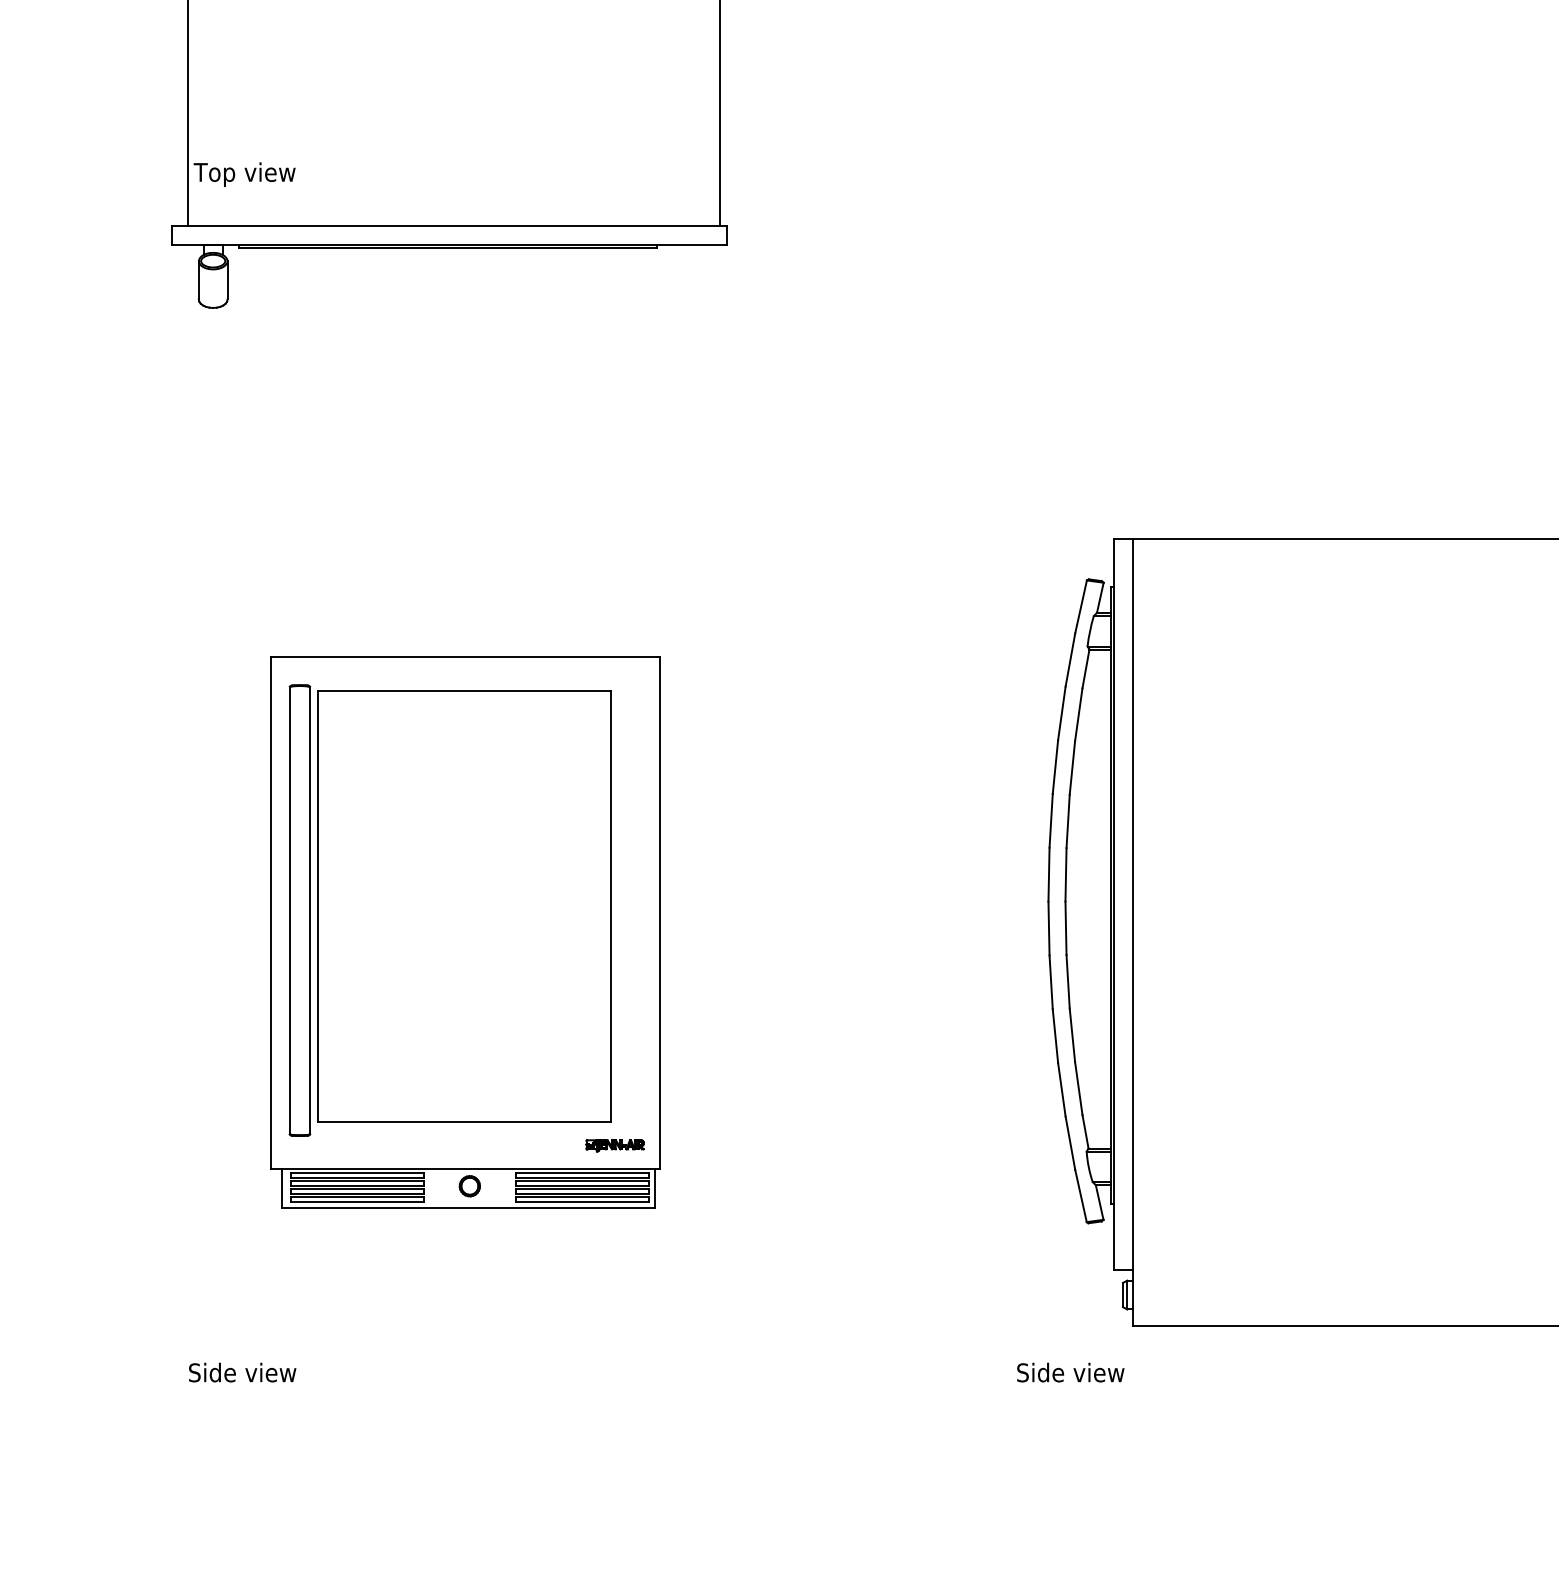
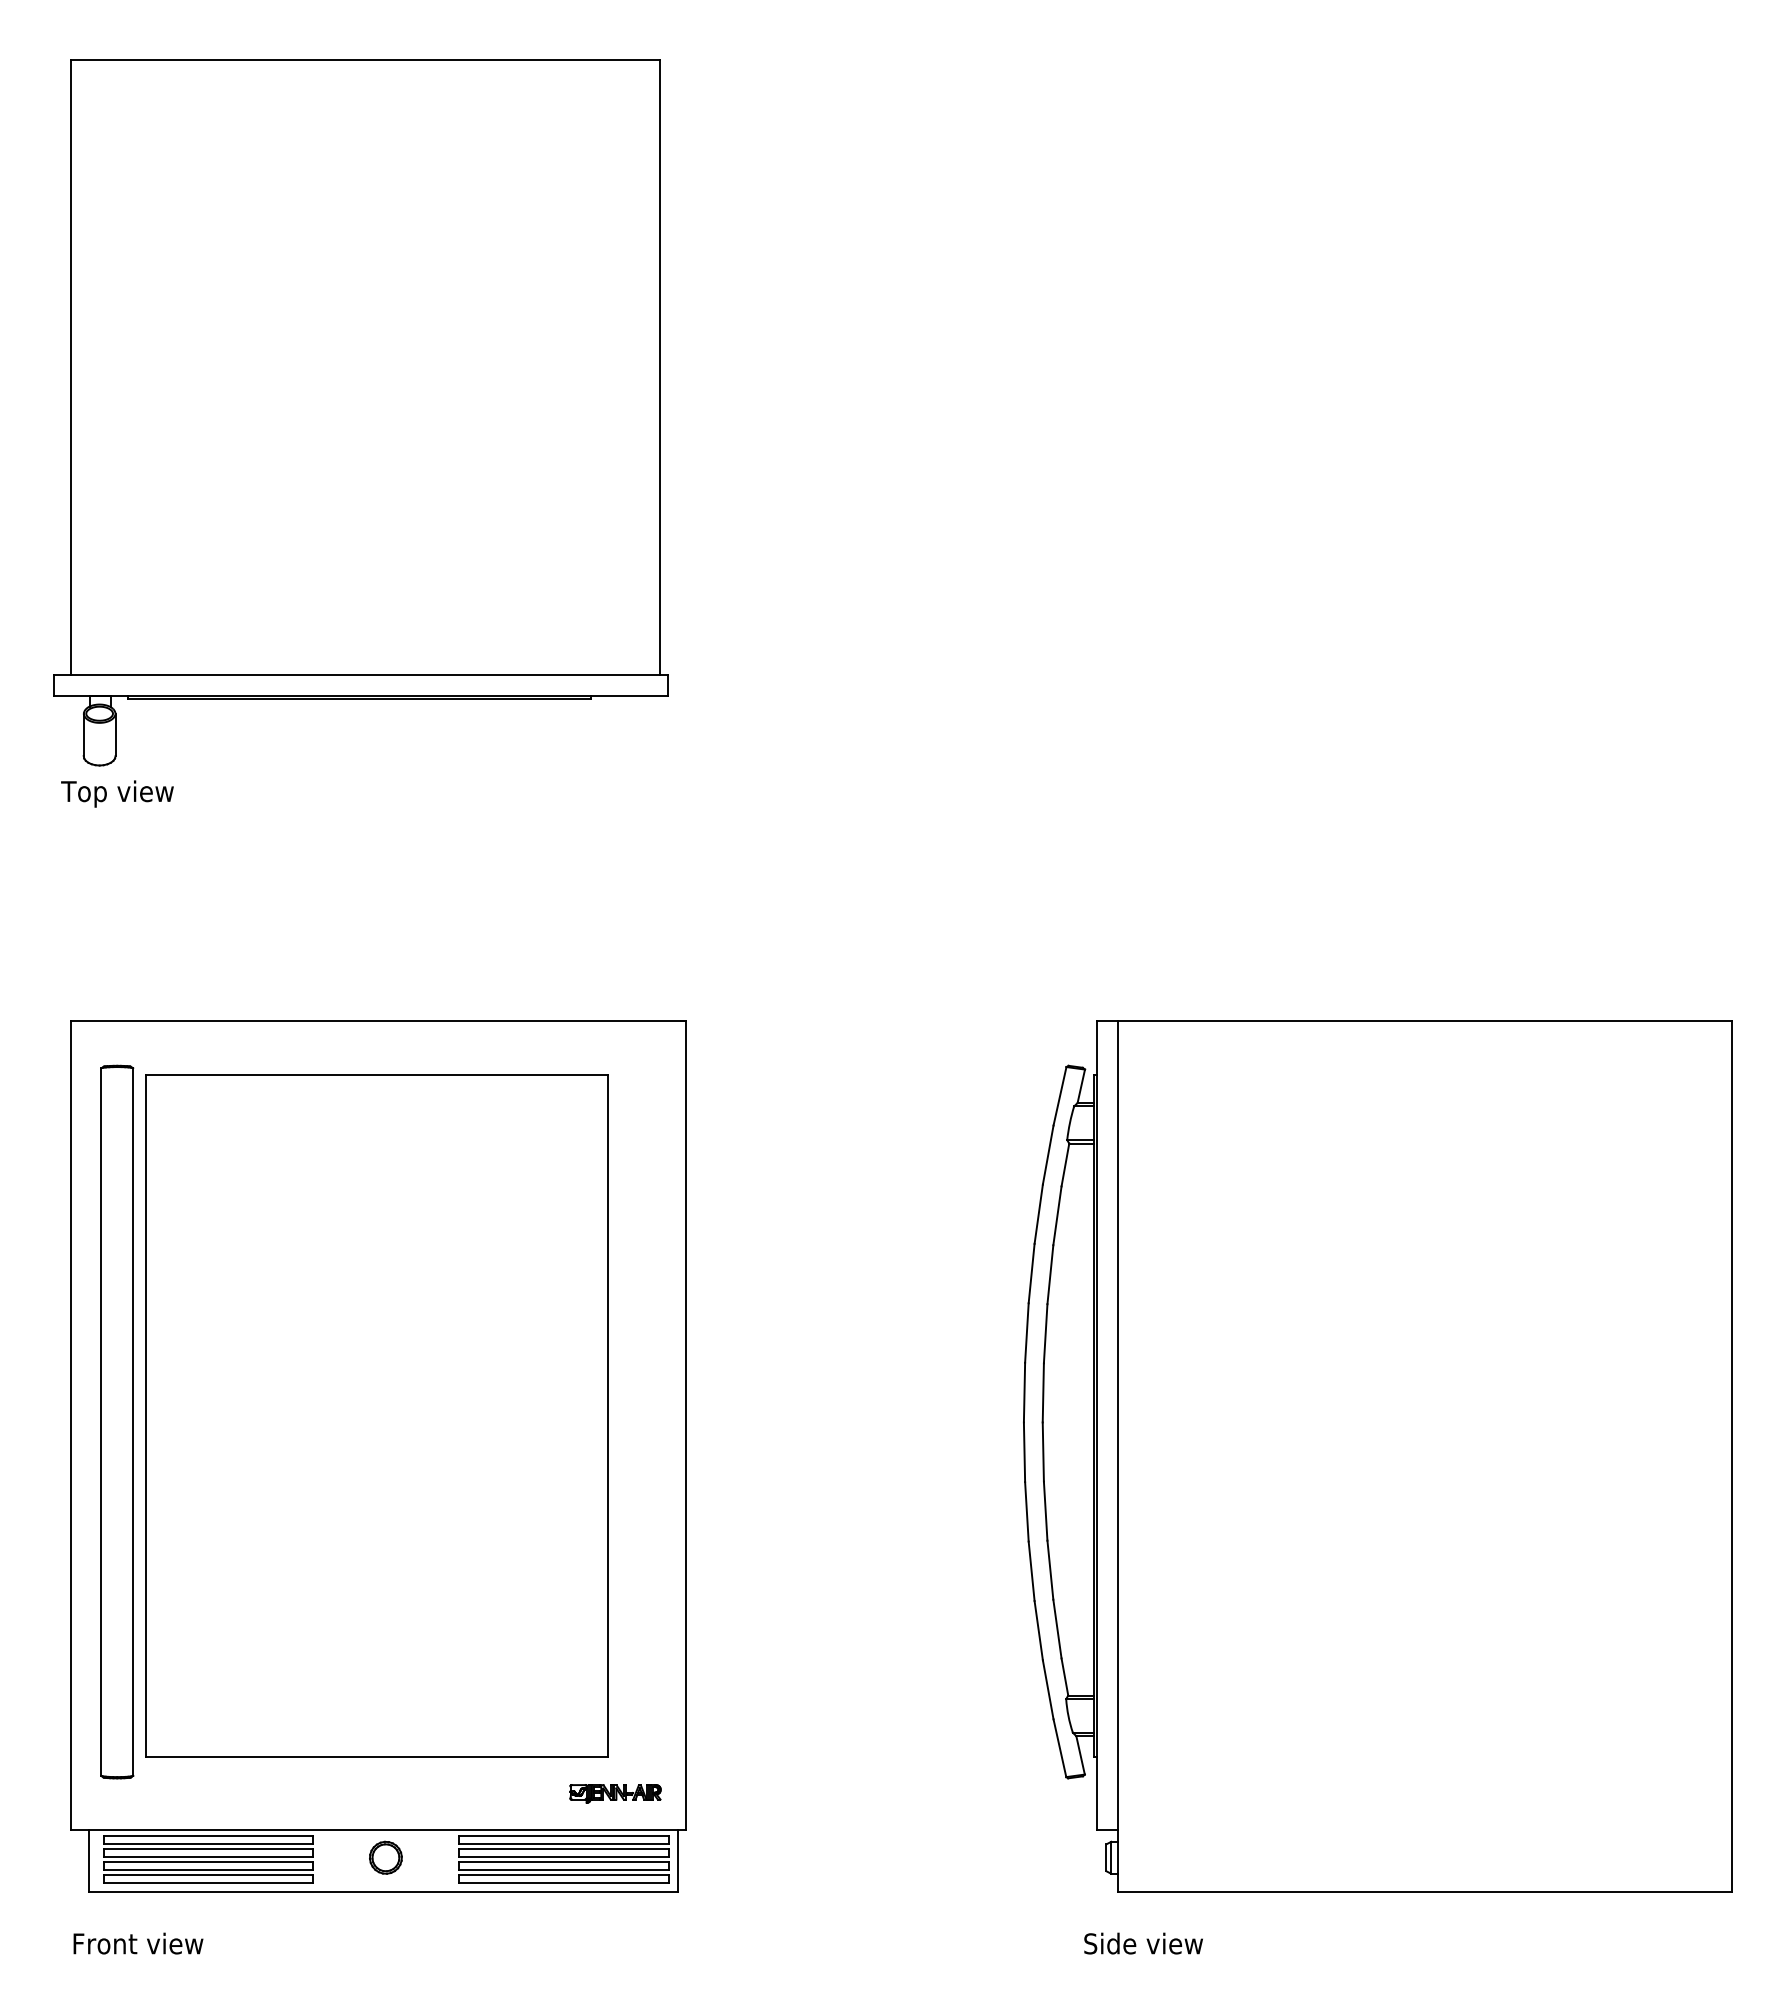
text: (244, 174) -> (117, 793), moved
part: (465, 932) -> (378, 1456), size x1.43
text: (247, 1372) -> (137, 1943), Side view -> Front view
text: (1070, 1372) -> (1143, 1943), moved

